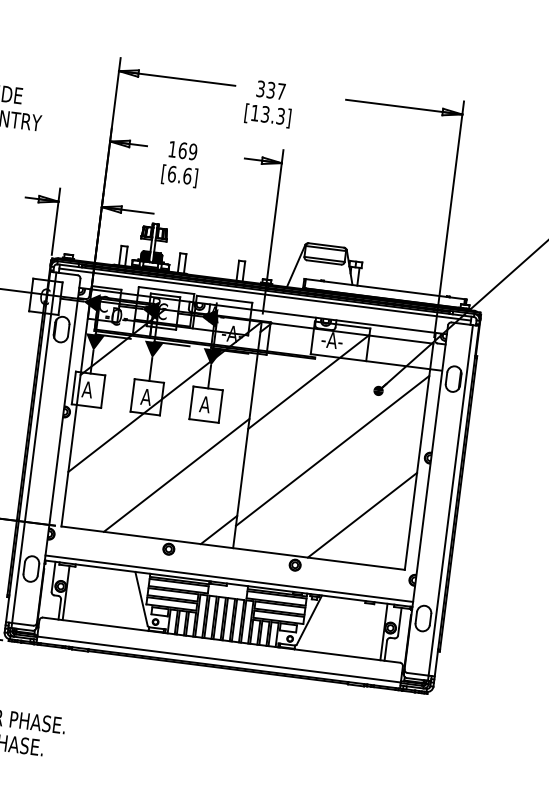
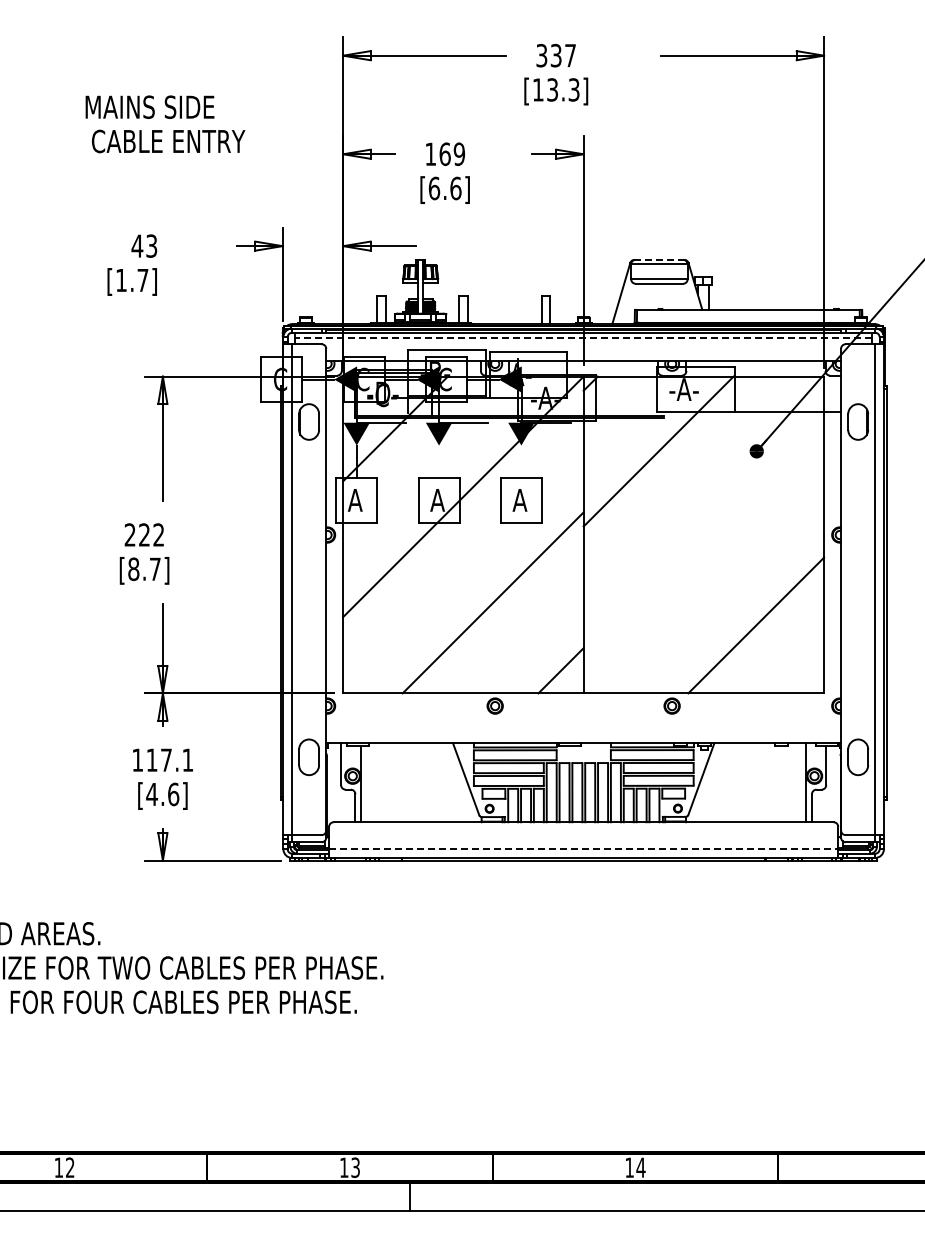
line: (326, 245) -> (659, 259), solid -> dashed
line: (265, 294) -> (583, 338), solid -> dashed
line: (151, 369) -> (439, 461), removed
line: (209, 376) -> (521, 461), removed
line: (332, 450) -> (703, 541), removed
line: (229, 578) -> (583, 736), removed
line: (218, 659) -> (583, 849), solid -> dashed

